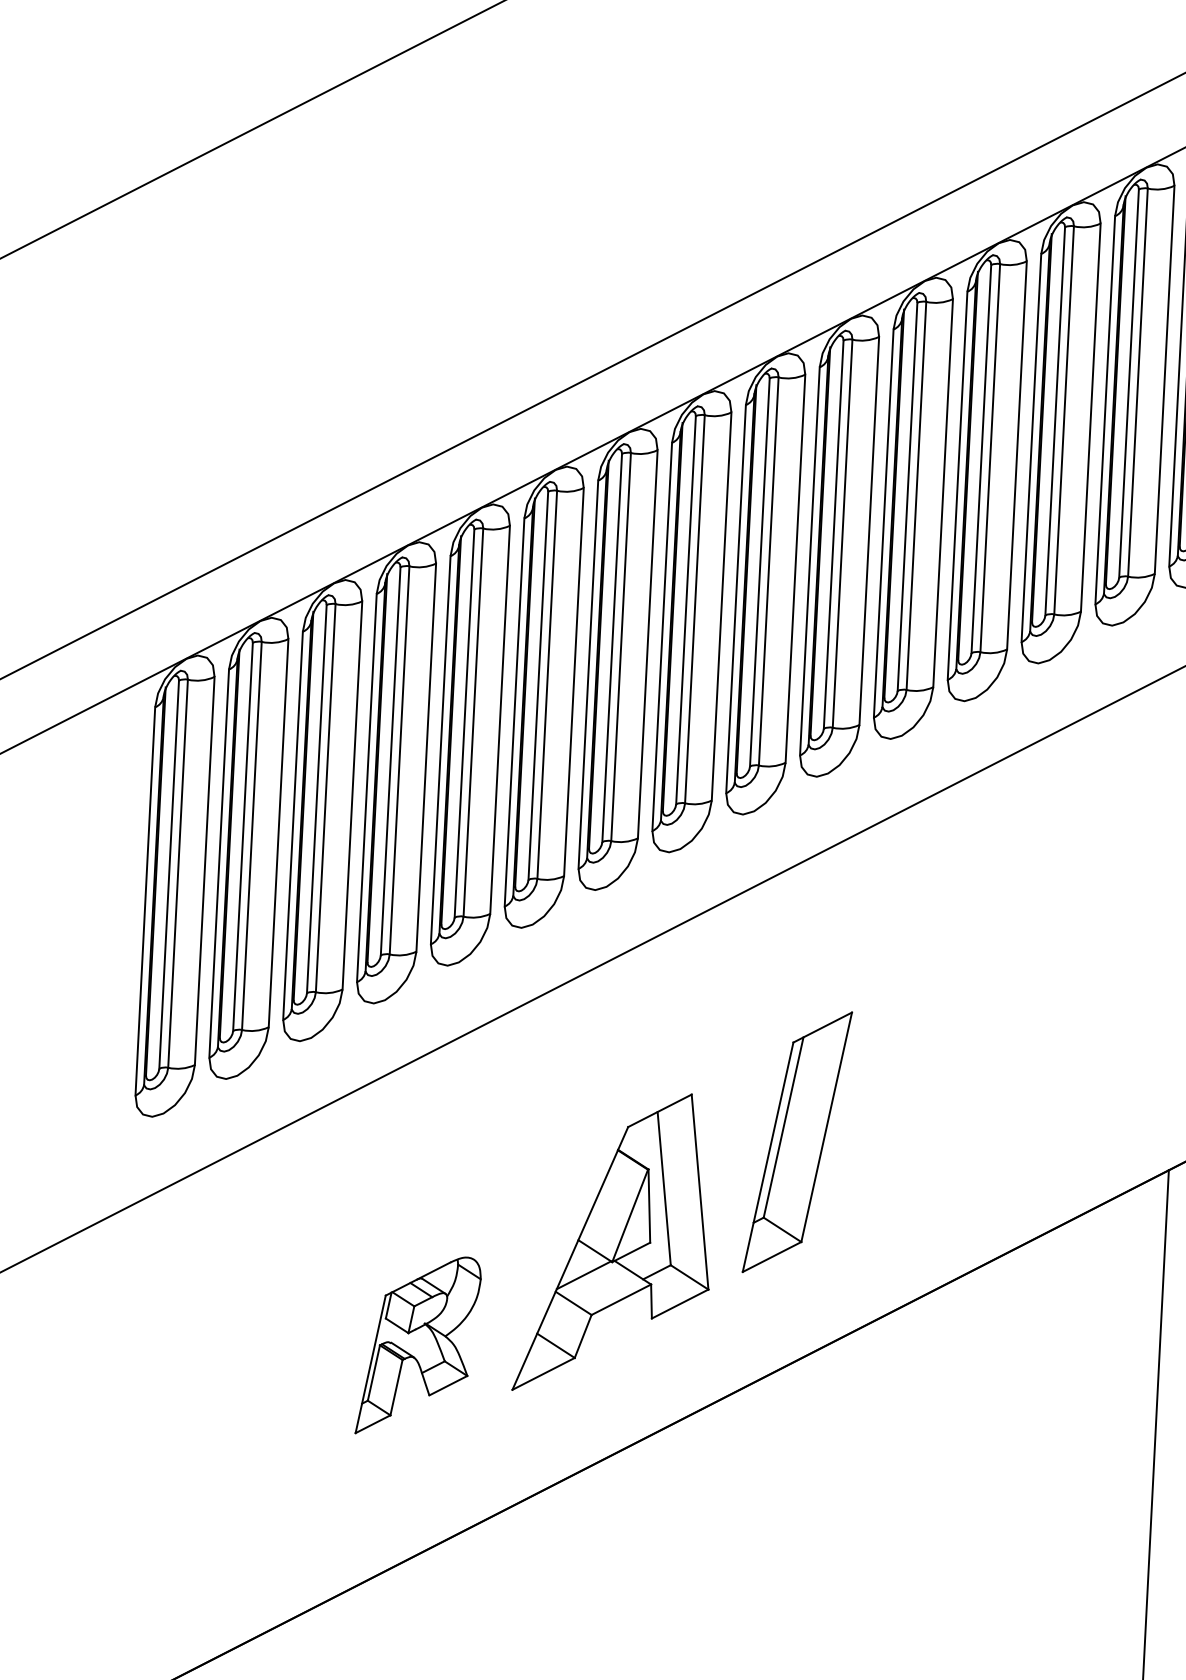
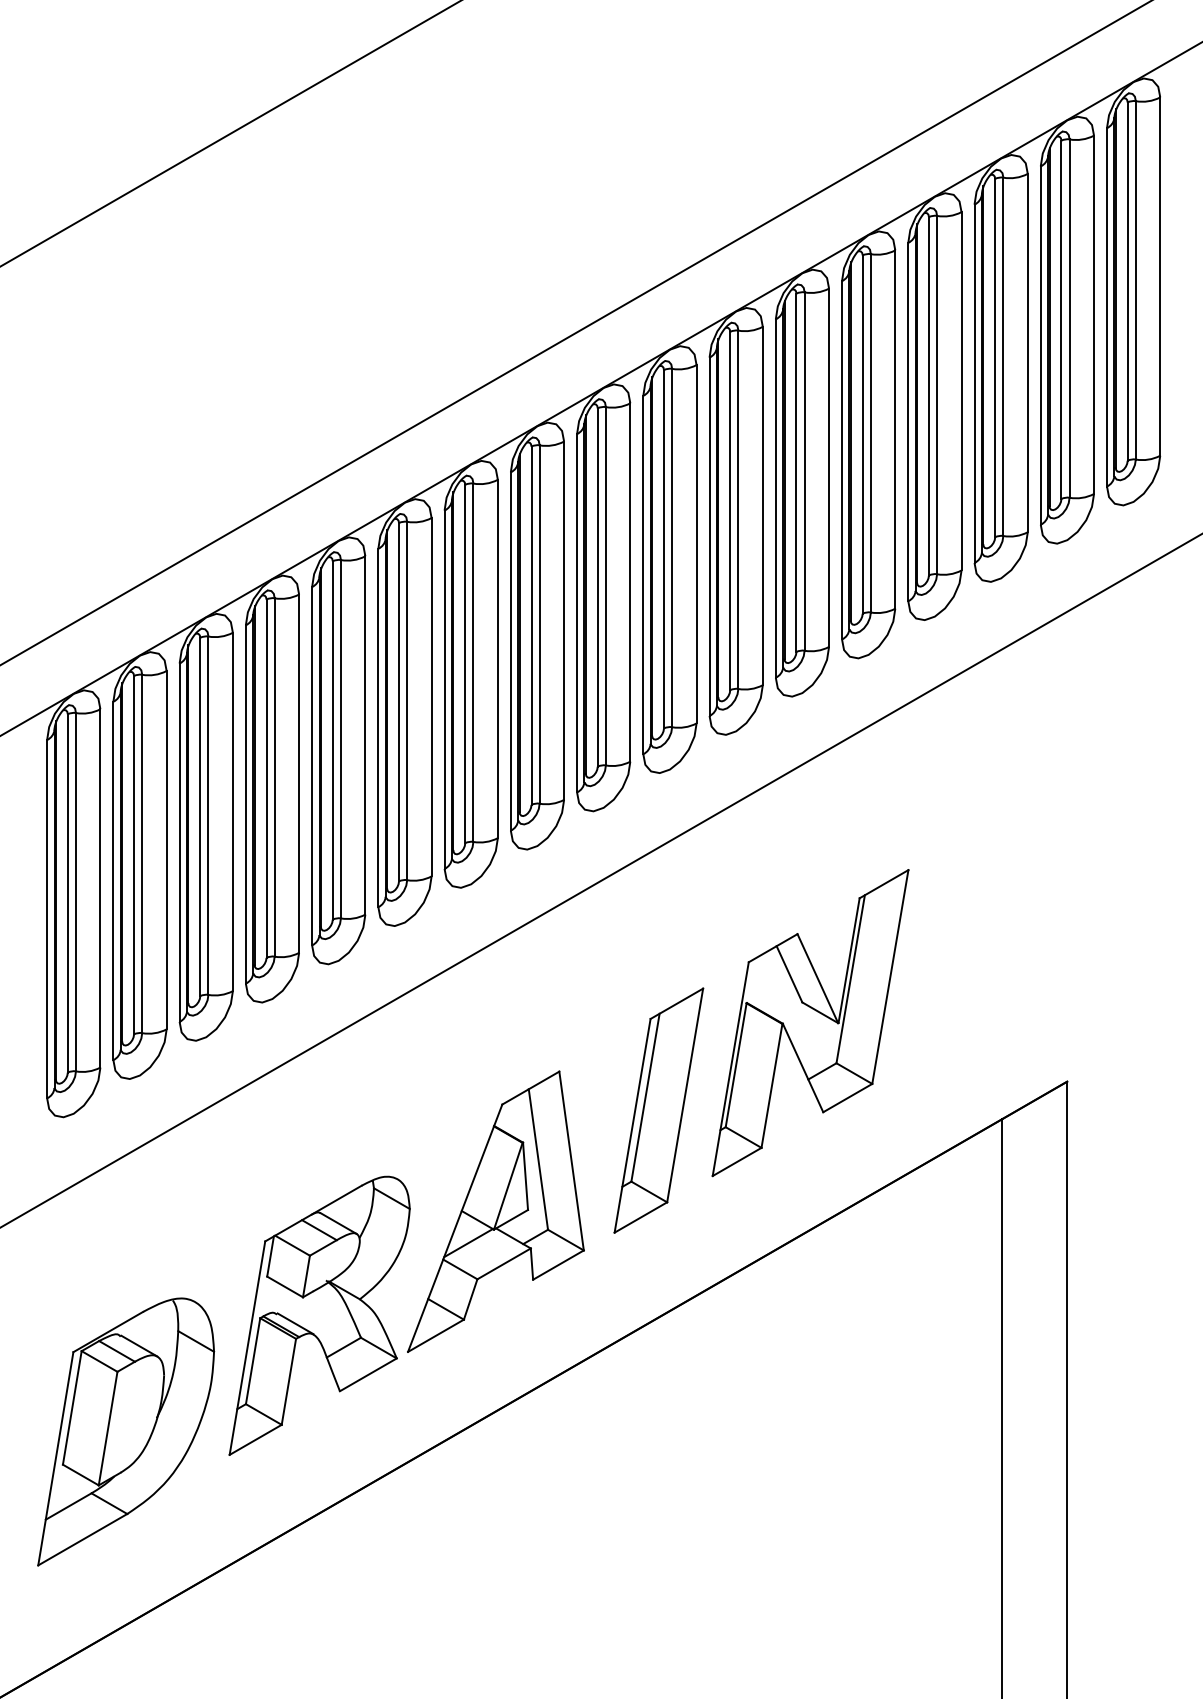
part: (966, 1056) -> (810, 1023), added
part: (418, 1345) -> (319, 1315), size x1.67
part: (203, 1460) -> (126, 1431), added

